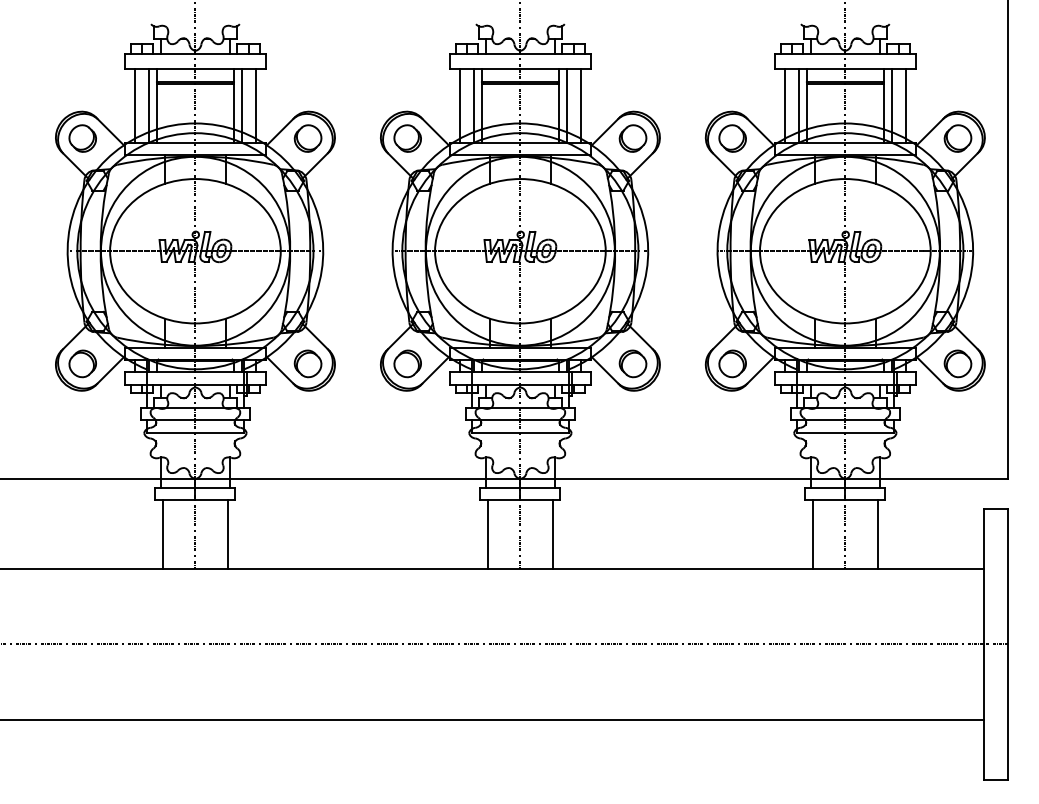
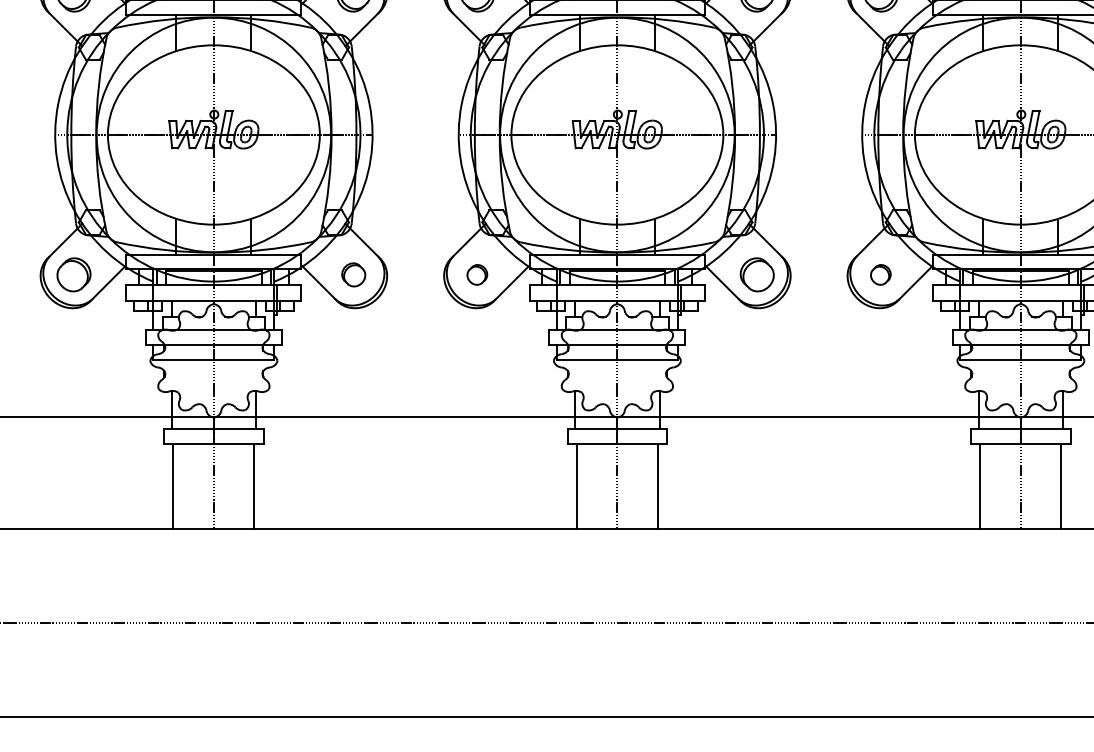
part: (307, 363) -> (353, 274), size x0.7
part: (407, 363) -> (477, 274), size x0.6
part: (732, 363) -> (880, 274), size x0.6

